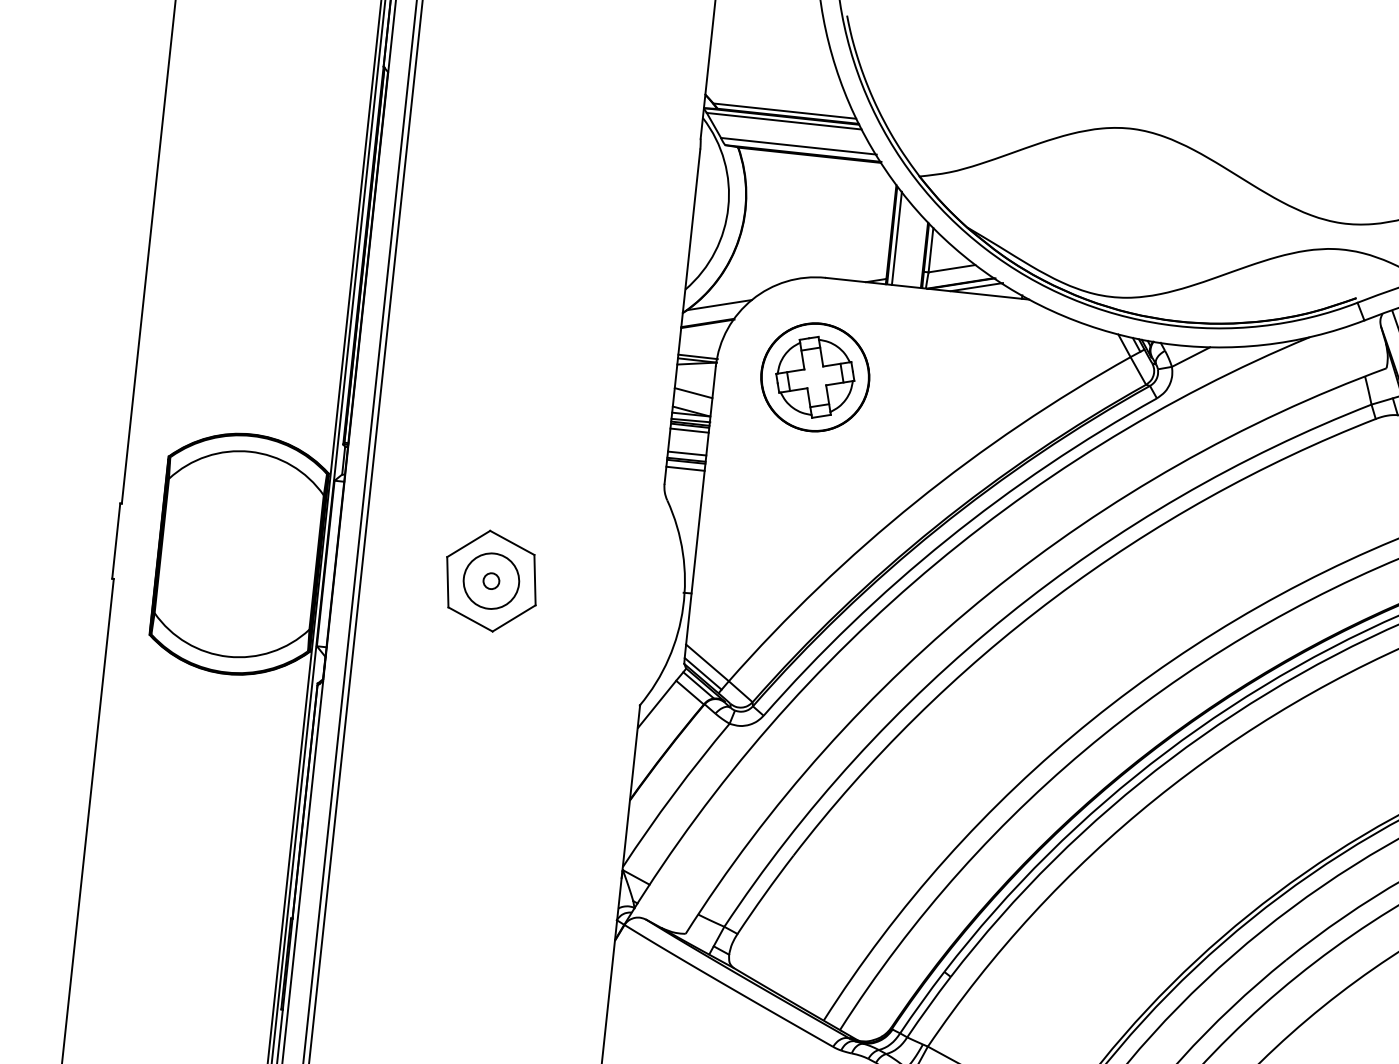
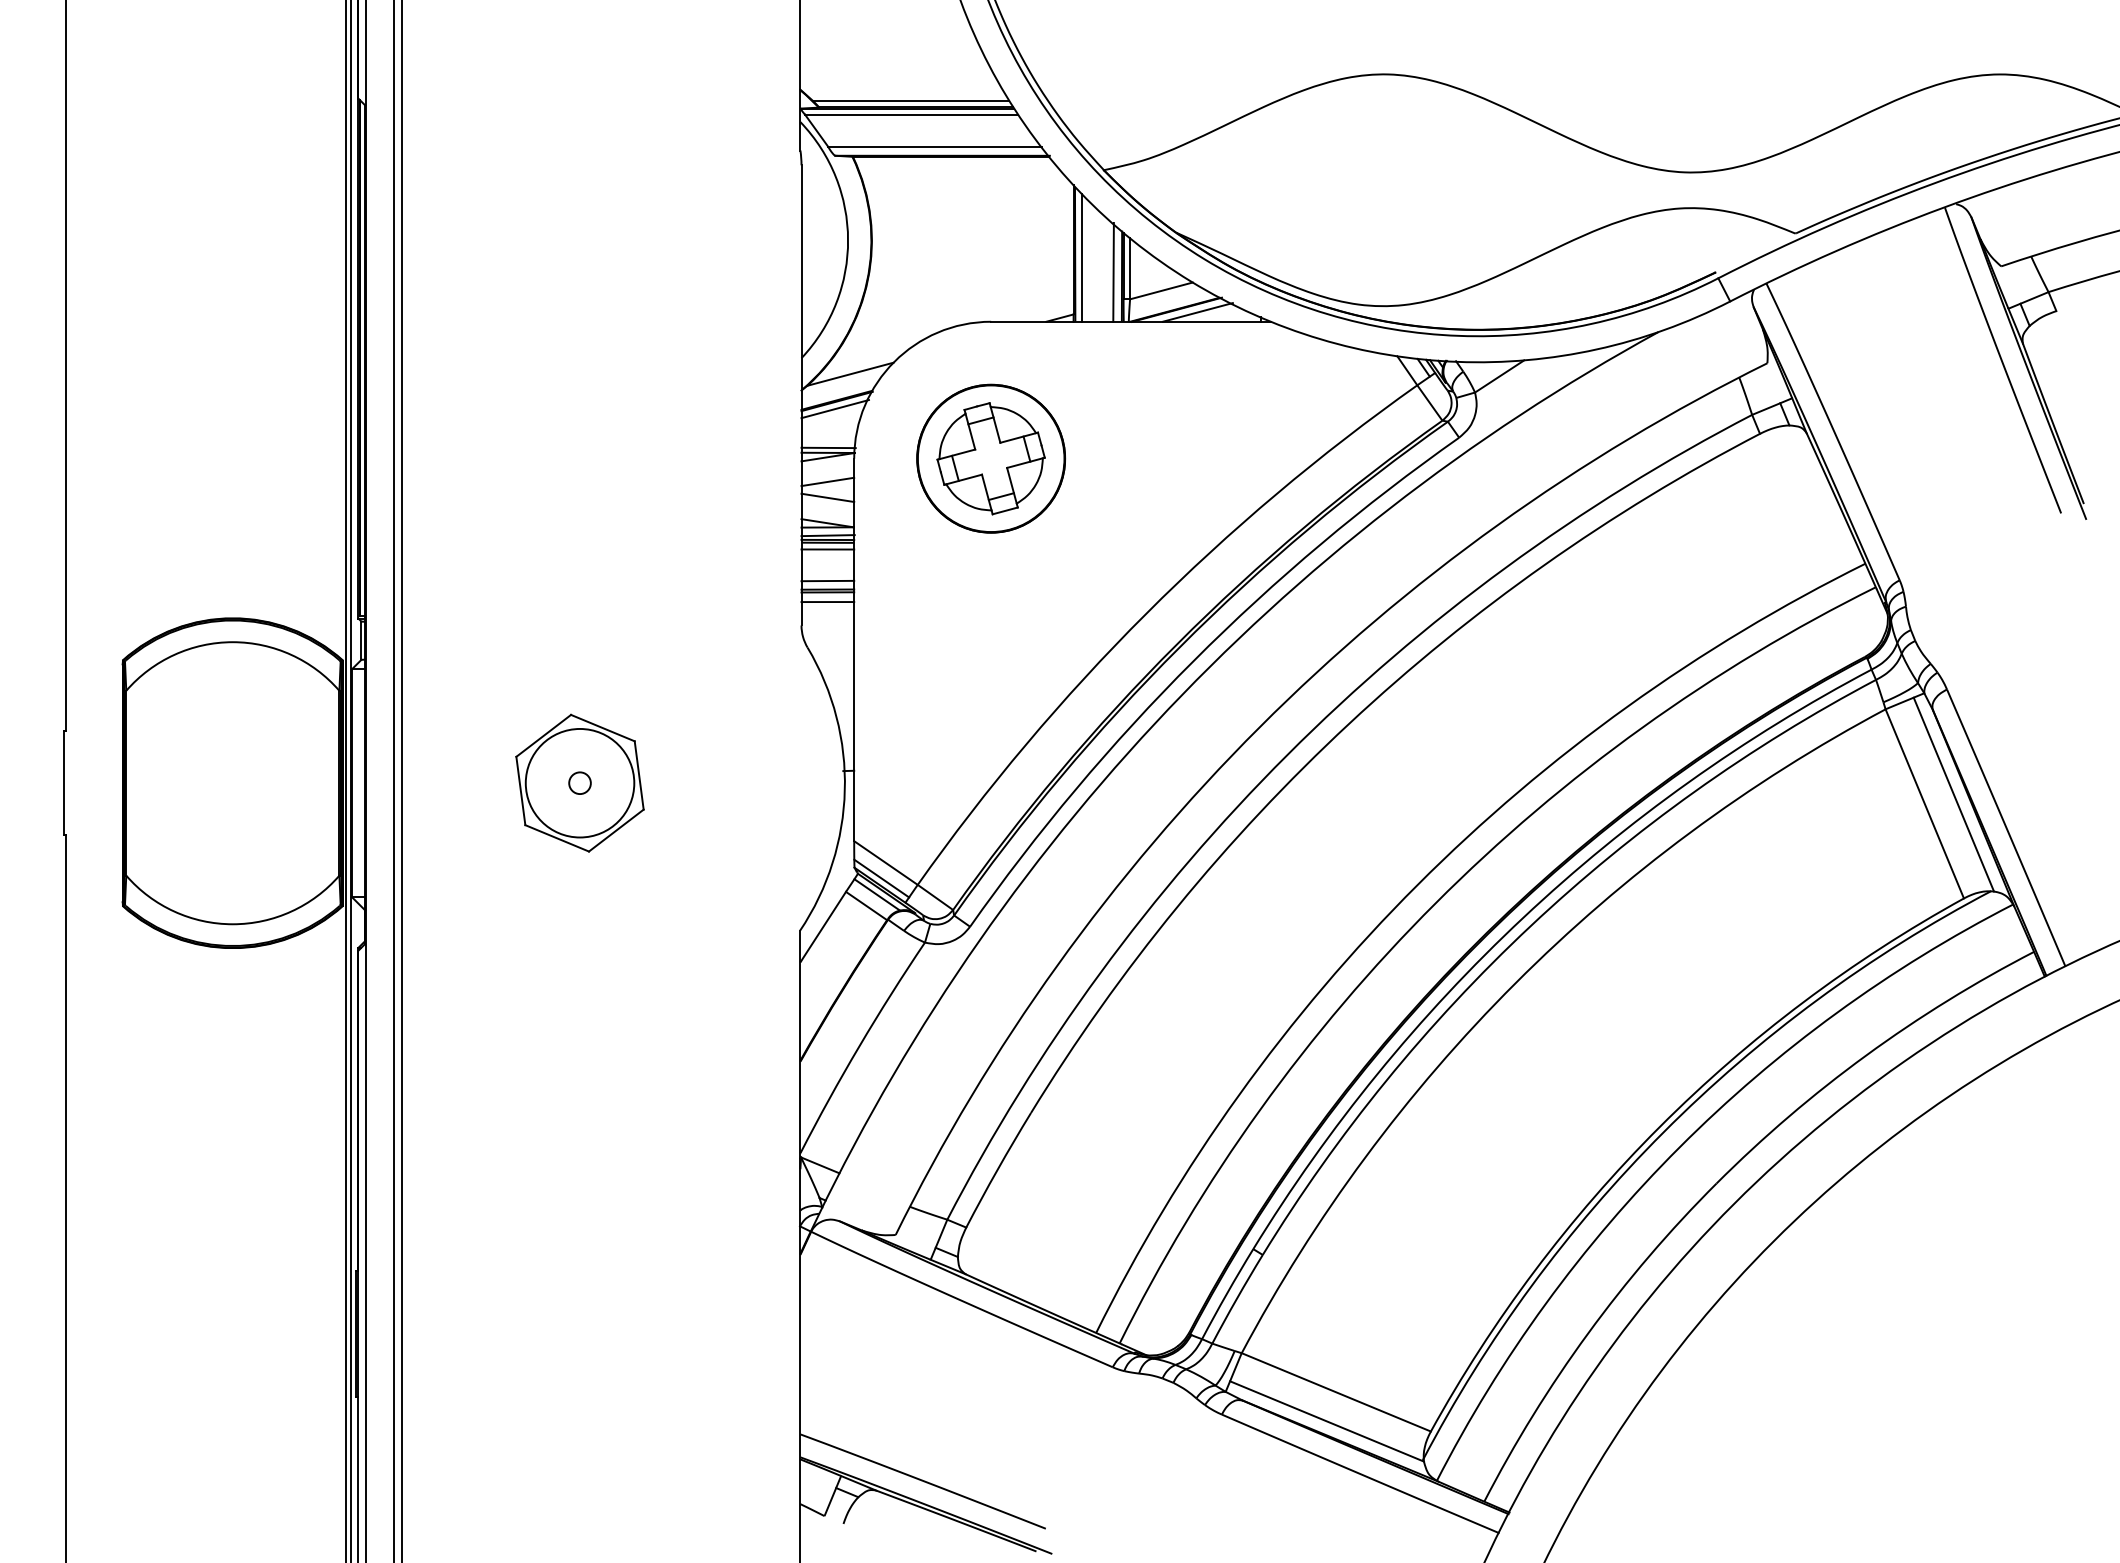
line: (918, 250) -> (1113, 271), added
line: (705, 329) -> (834, 409), added
line: (694, 381) -> (827, 481), added
circle: (491, 580) -> (579, 782), size x1.43

